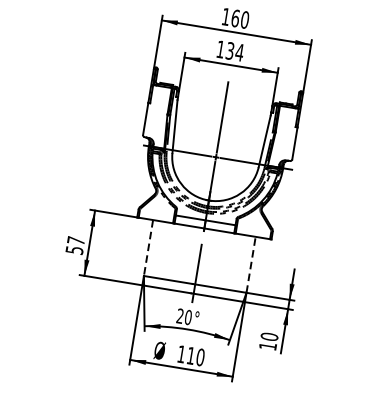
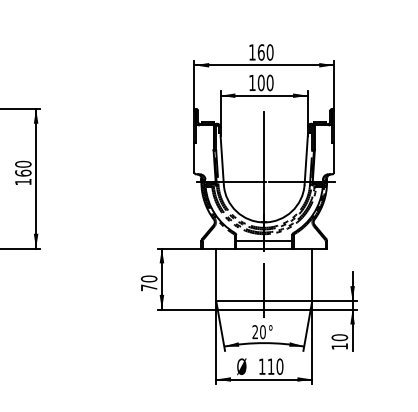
text: (234, 51) -> (265, 82), 134 -> 100
text: (75, 245) -> (149, 283), 57 -> 70
line: (148, 248) -> (216, 275), dashed -> solid
line: (251, 264) -> (312, 274), dashed -> solid

